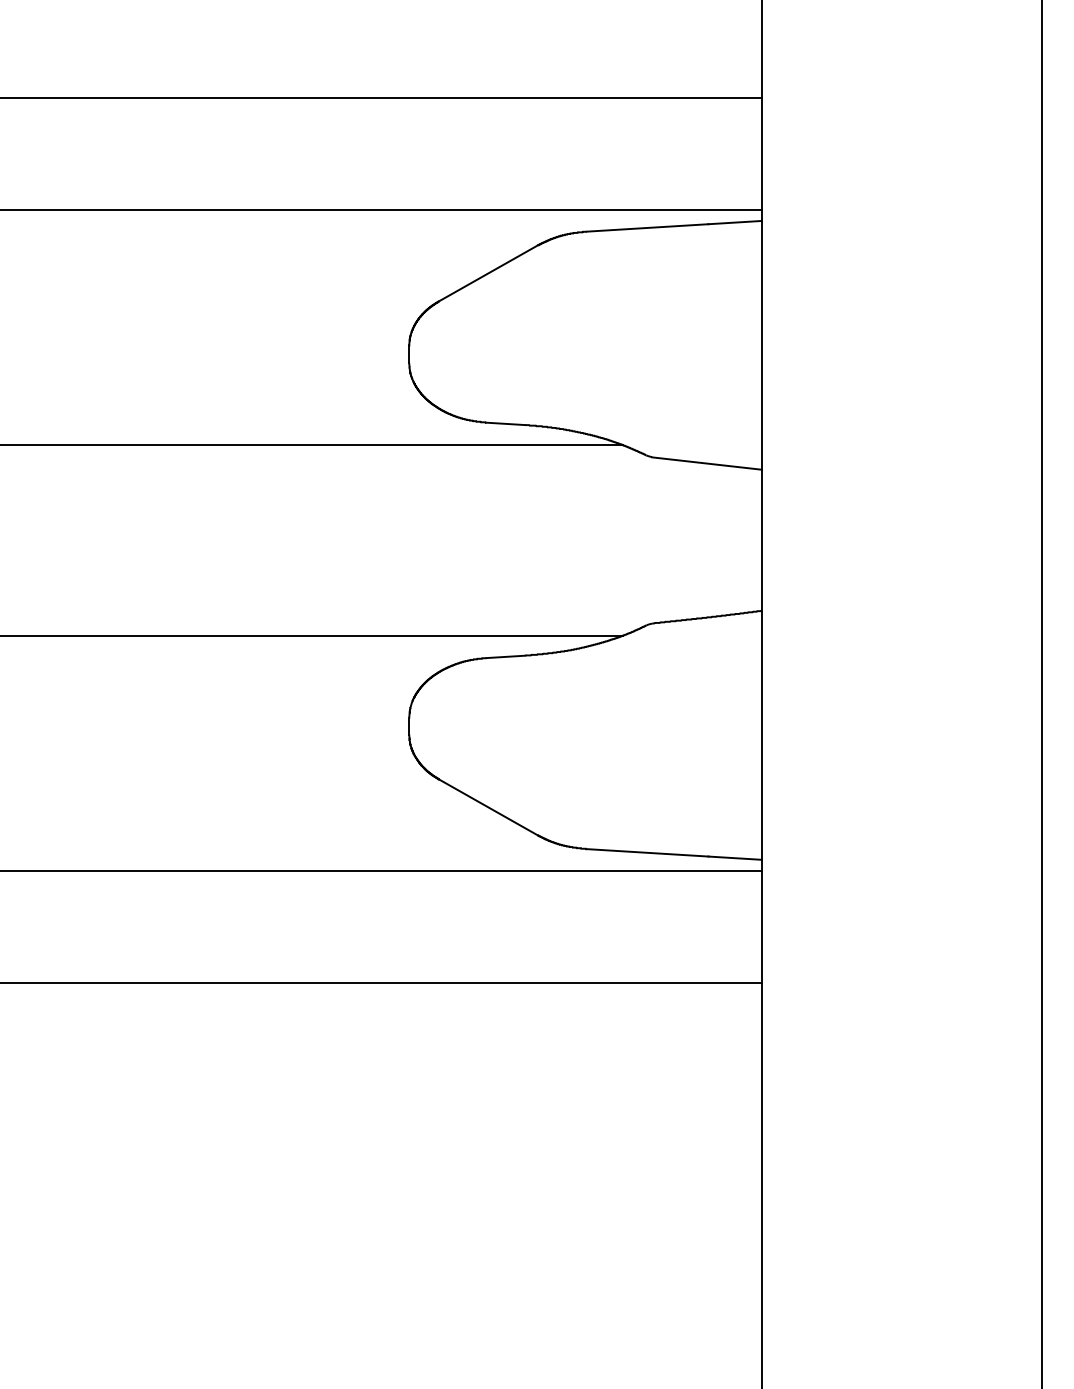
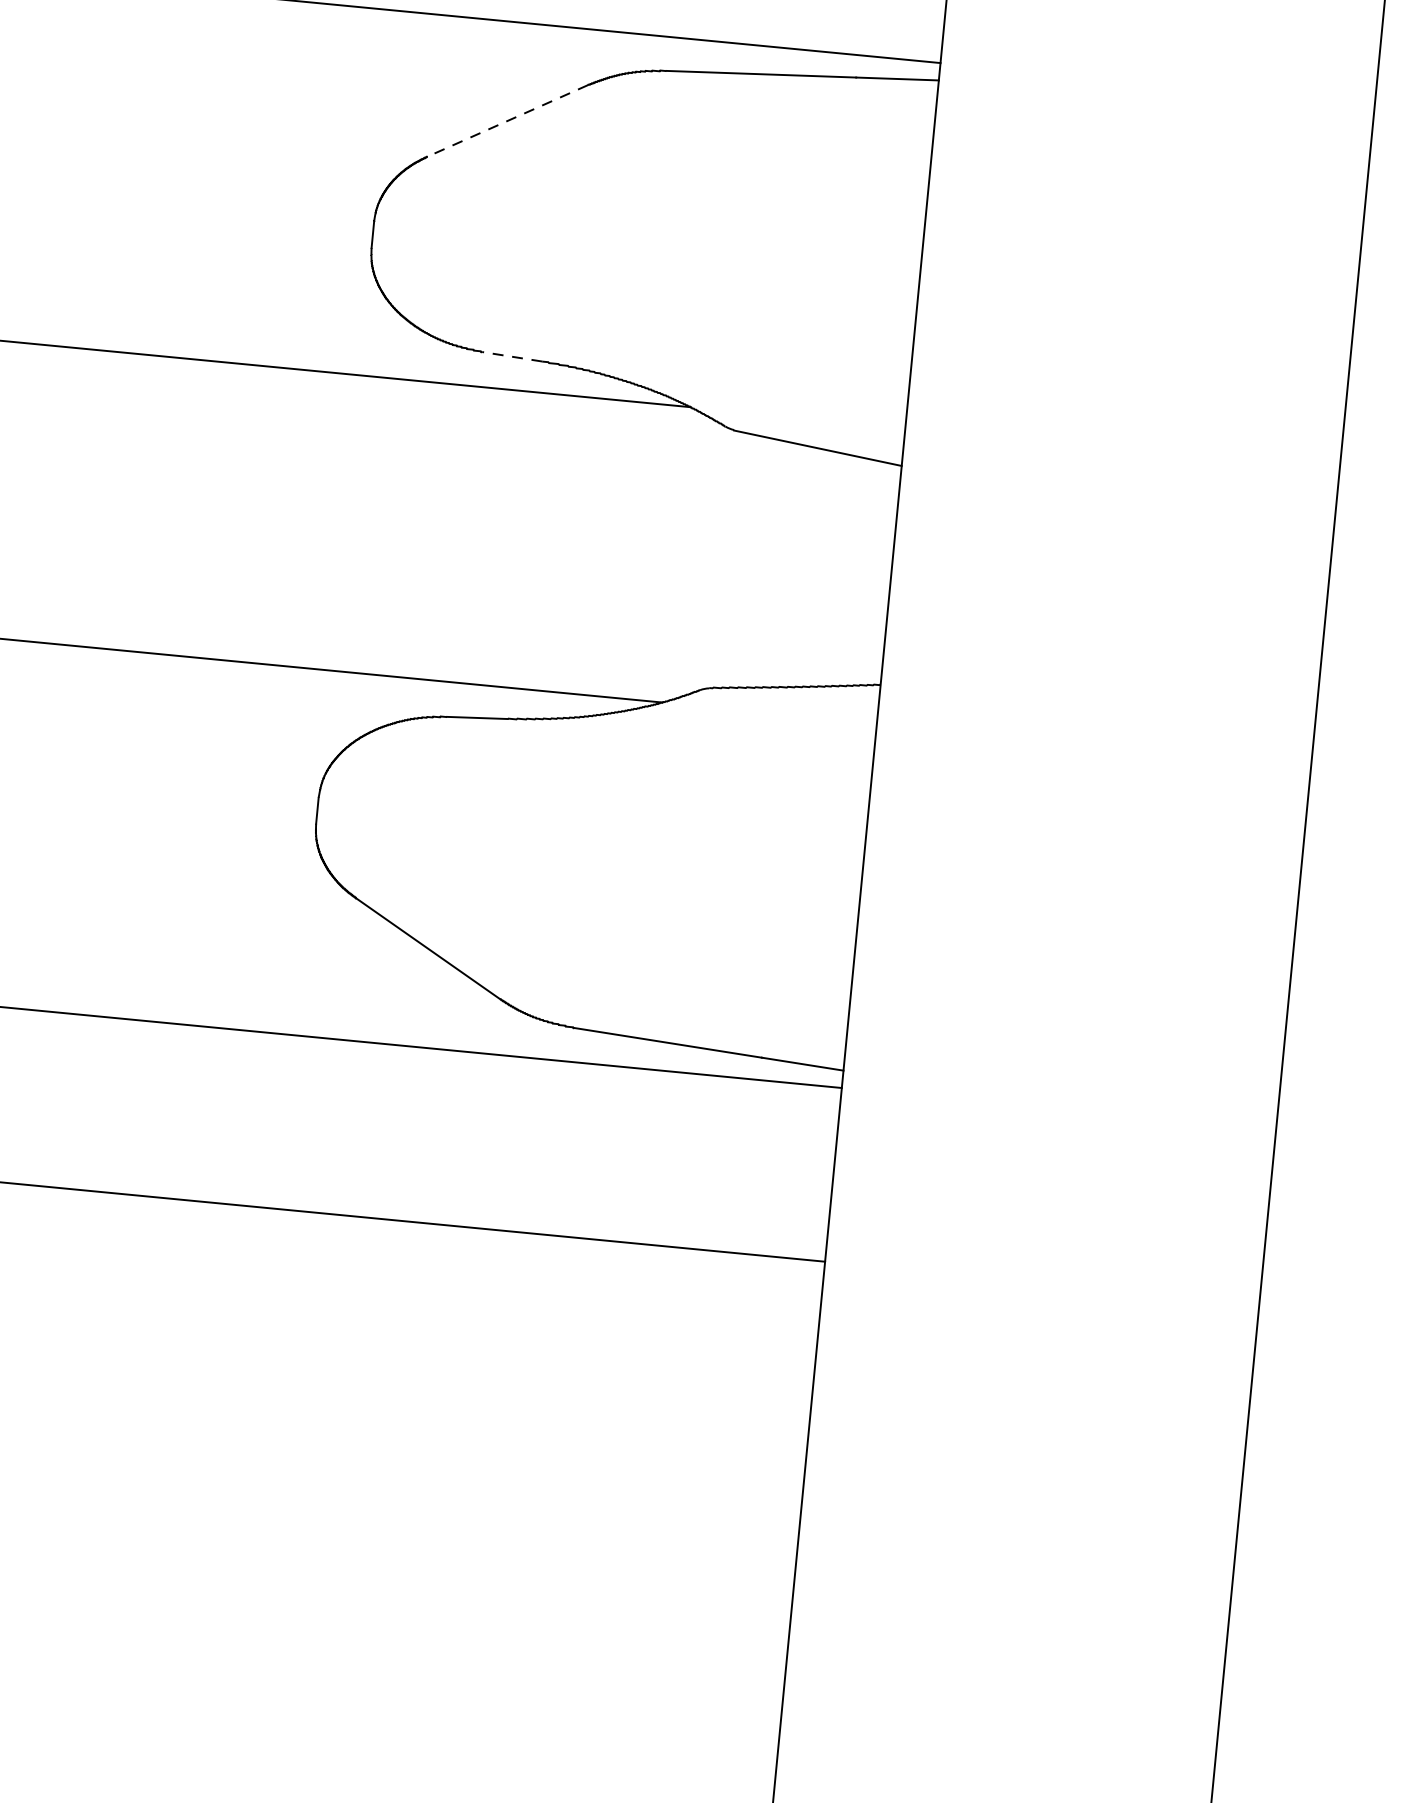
line: (488, 273) -> (507, 121), solid -> dashed
line: (505, 423) -> (511, 356), solid -> dashed

